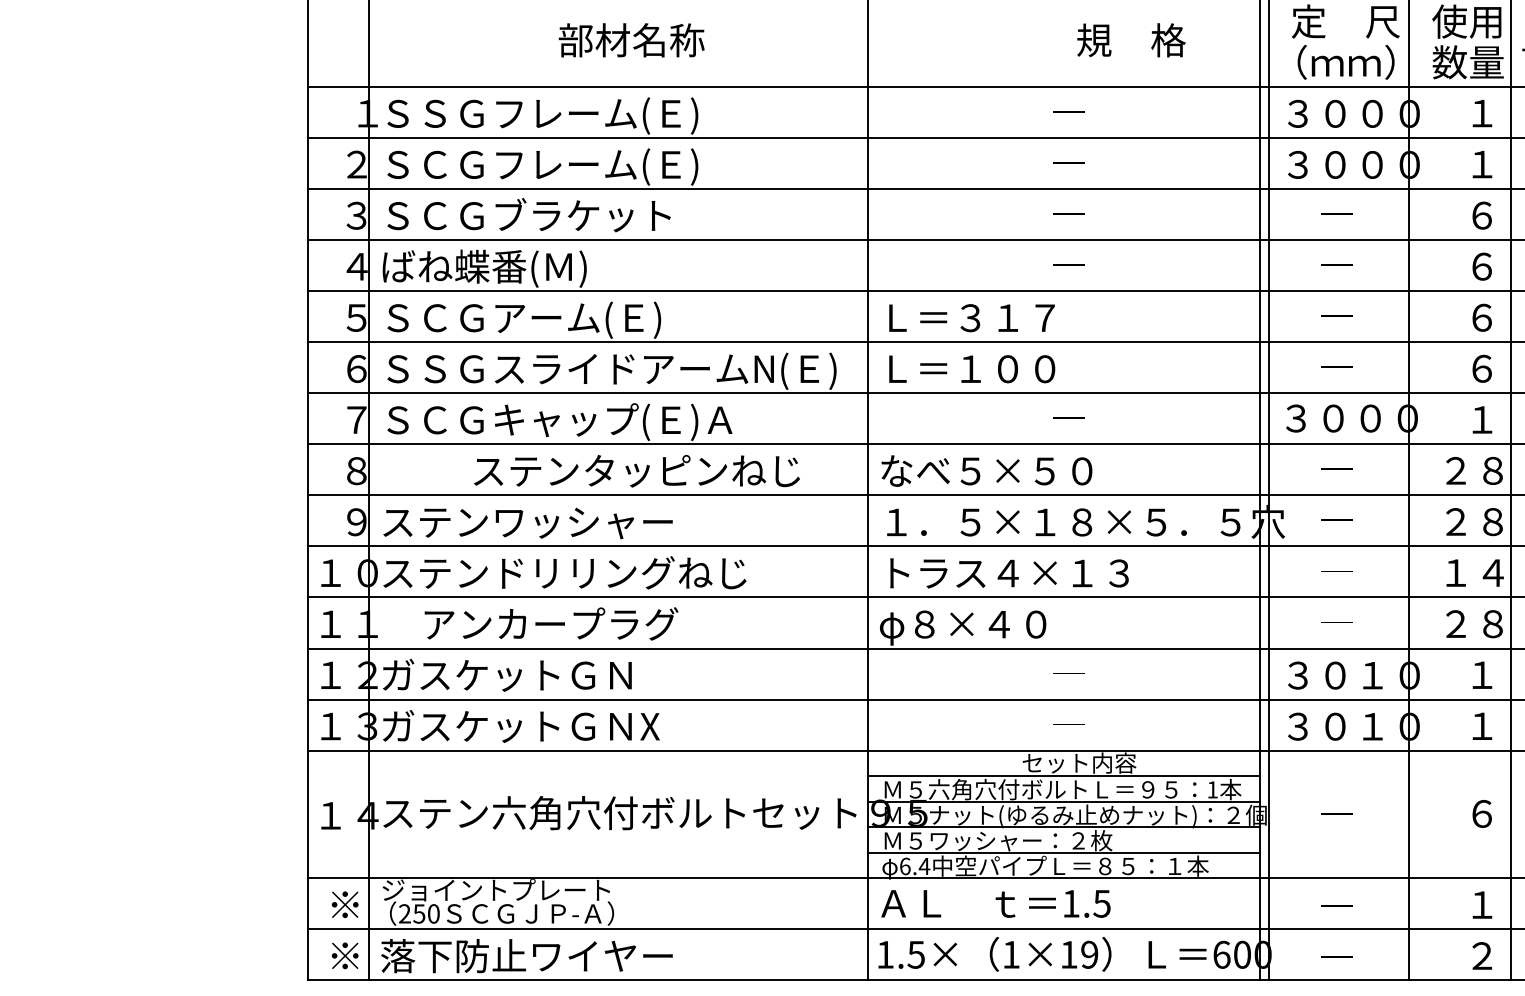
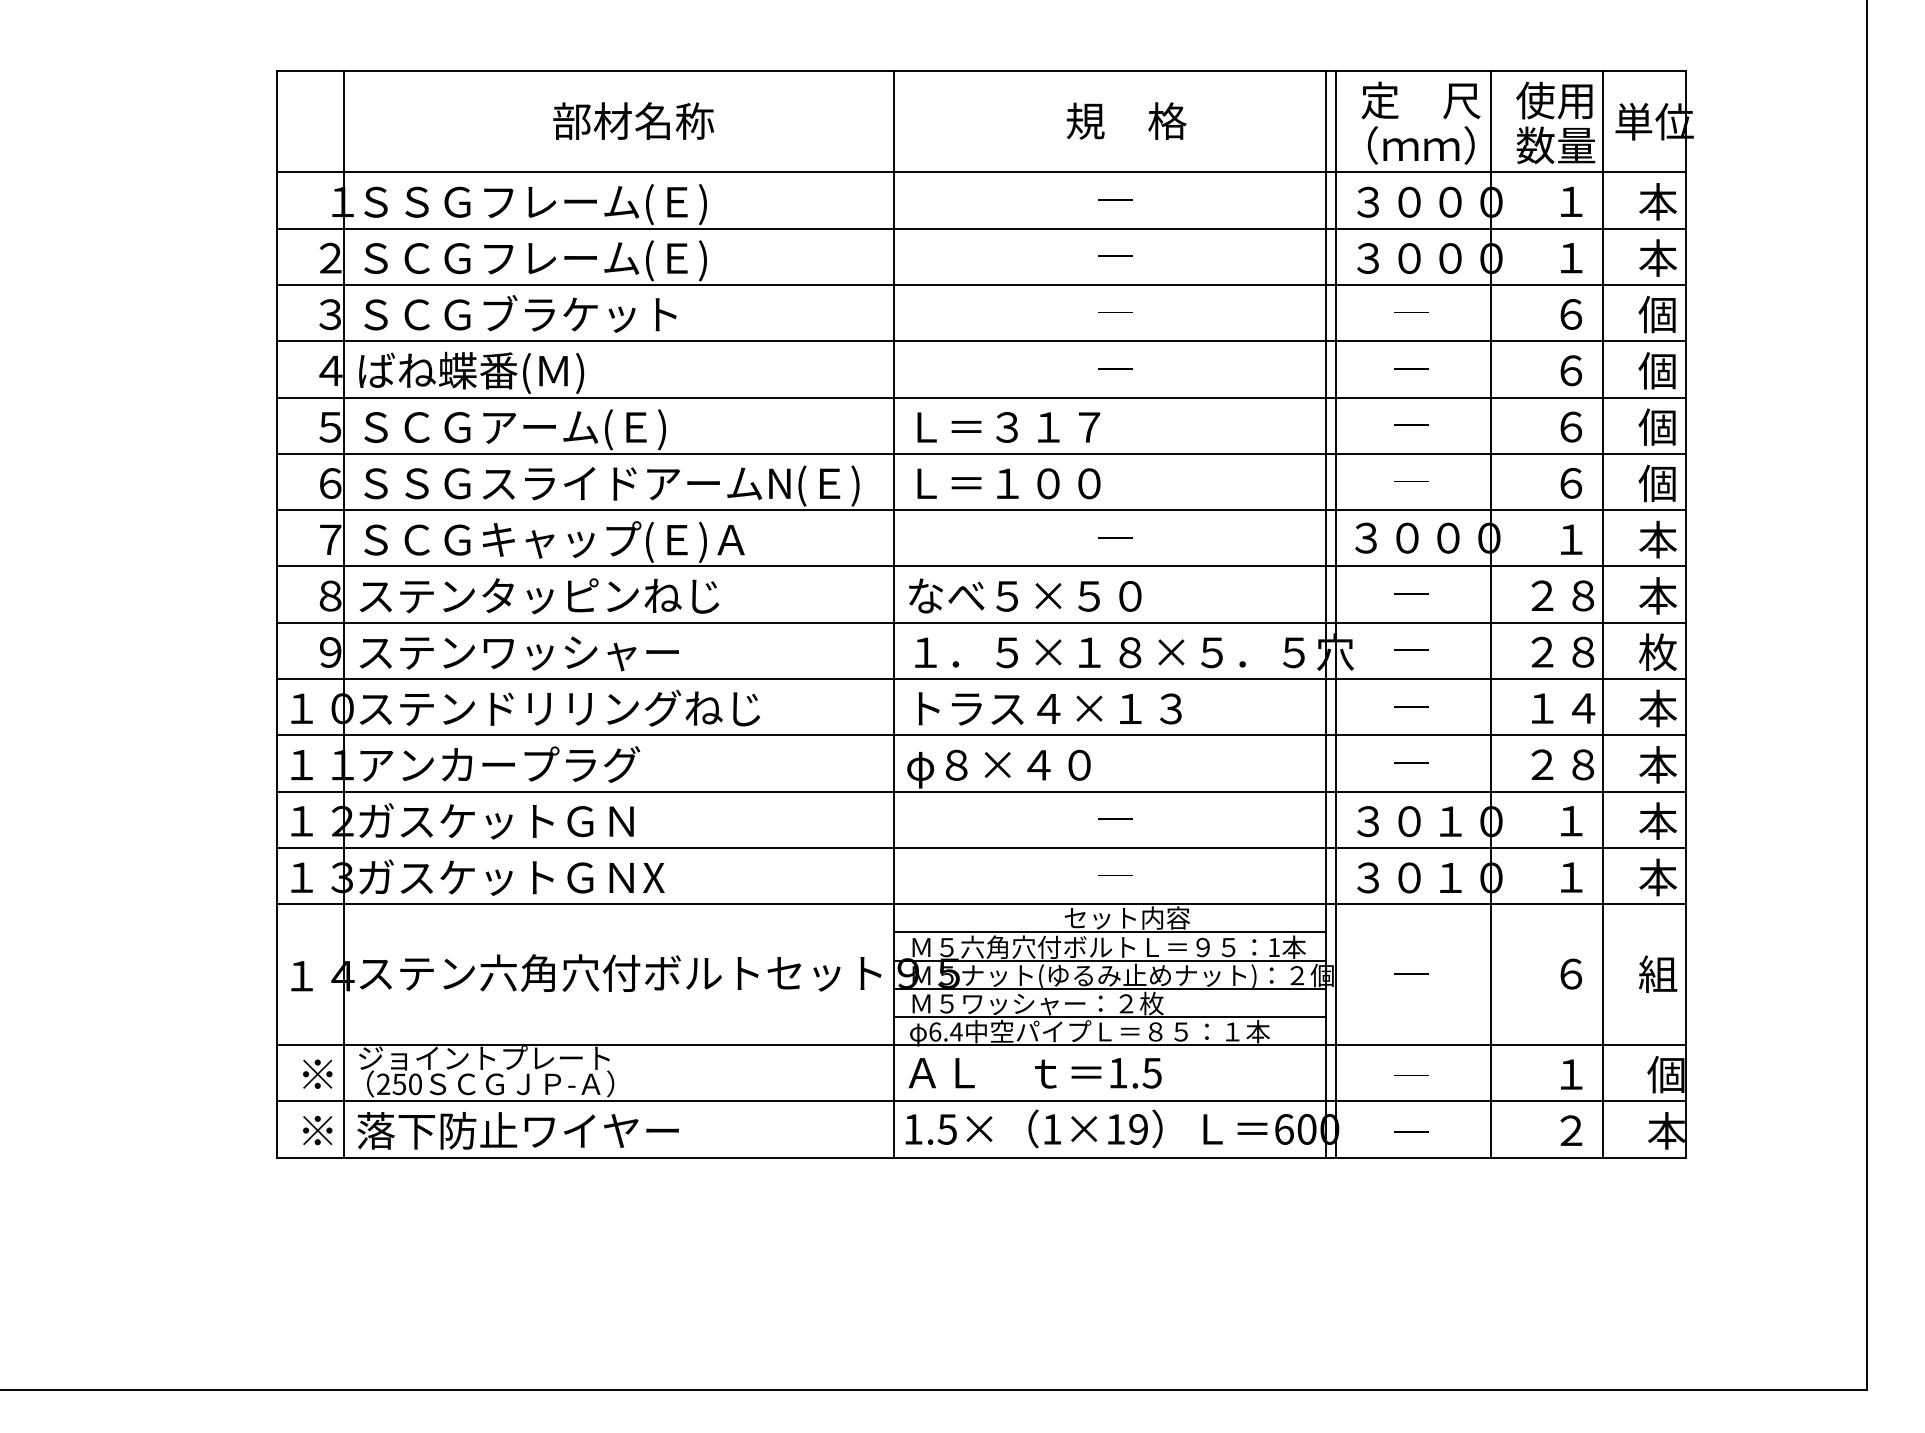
text: (1131, 39) -> (1126, 120), moved
text: (637, 471) -> (539, 596), moved
text: (551, 623) -> (500, 764), moved

